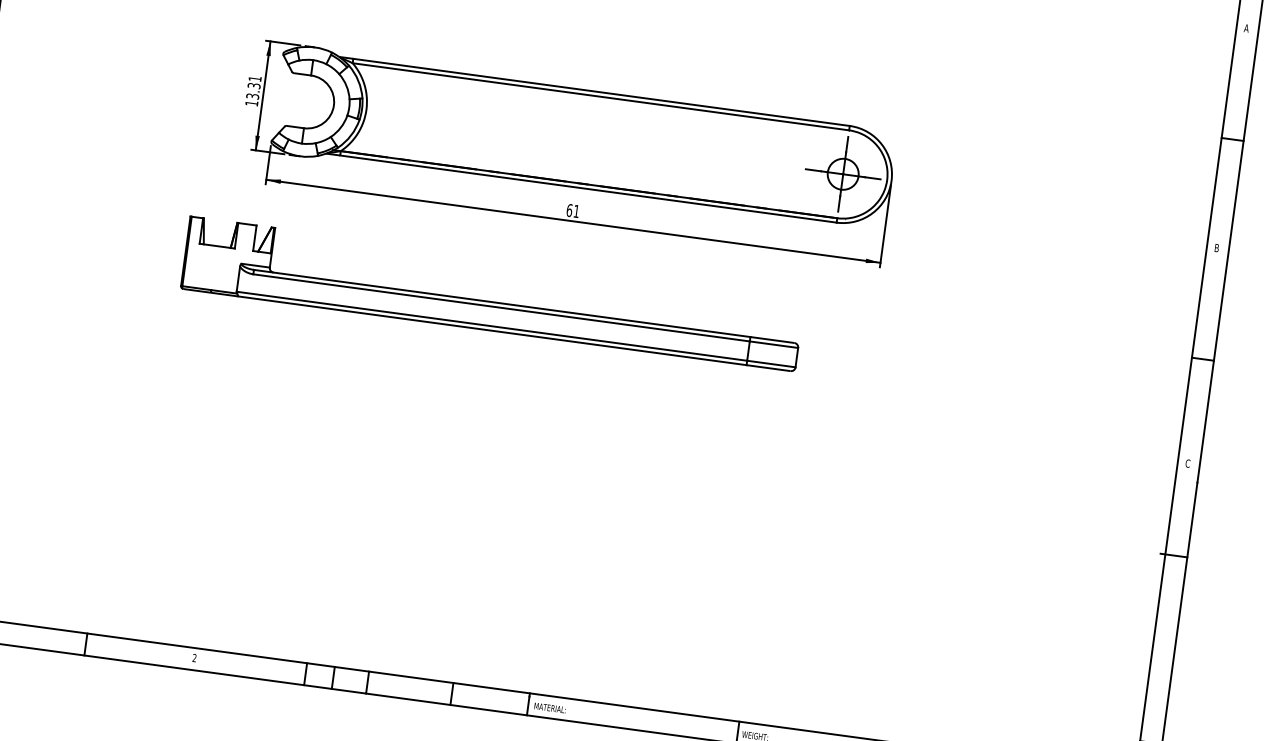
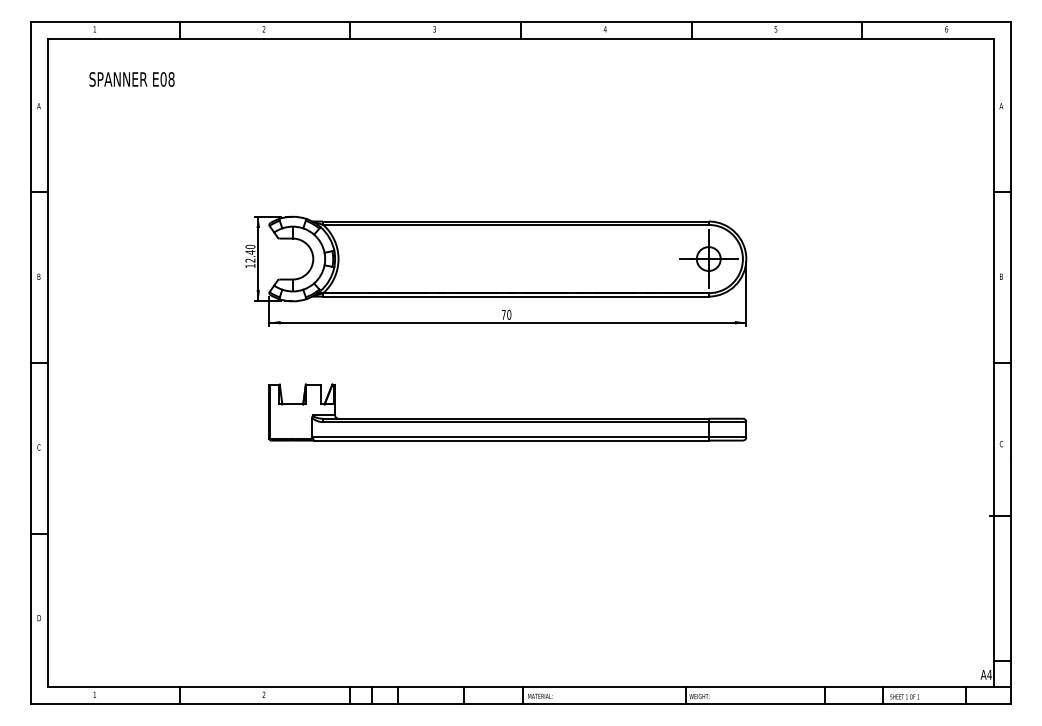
text: (254, 87) -> (250, 253), 13.31 -> 12.40
text: (573, 210) -> (506, 314), 61 -> 70
part: (492, 293) -> (507, 412), moved

